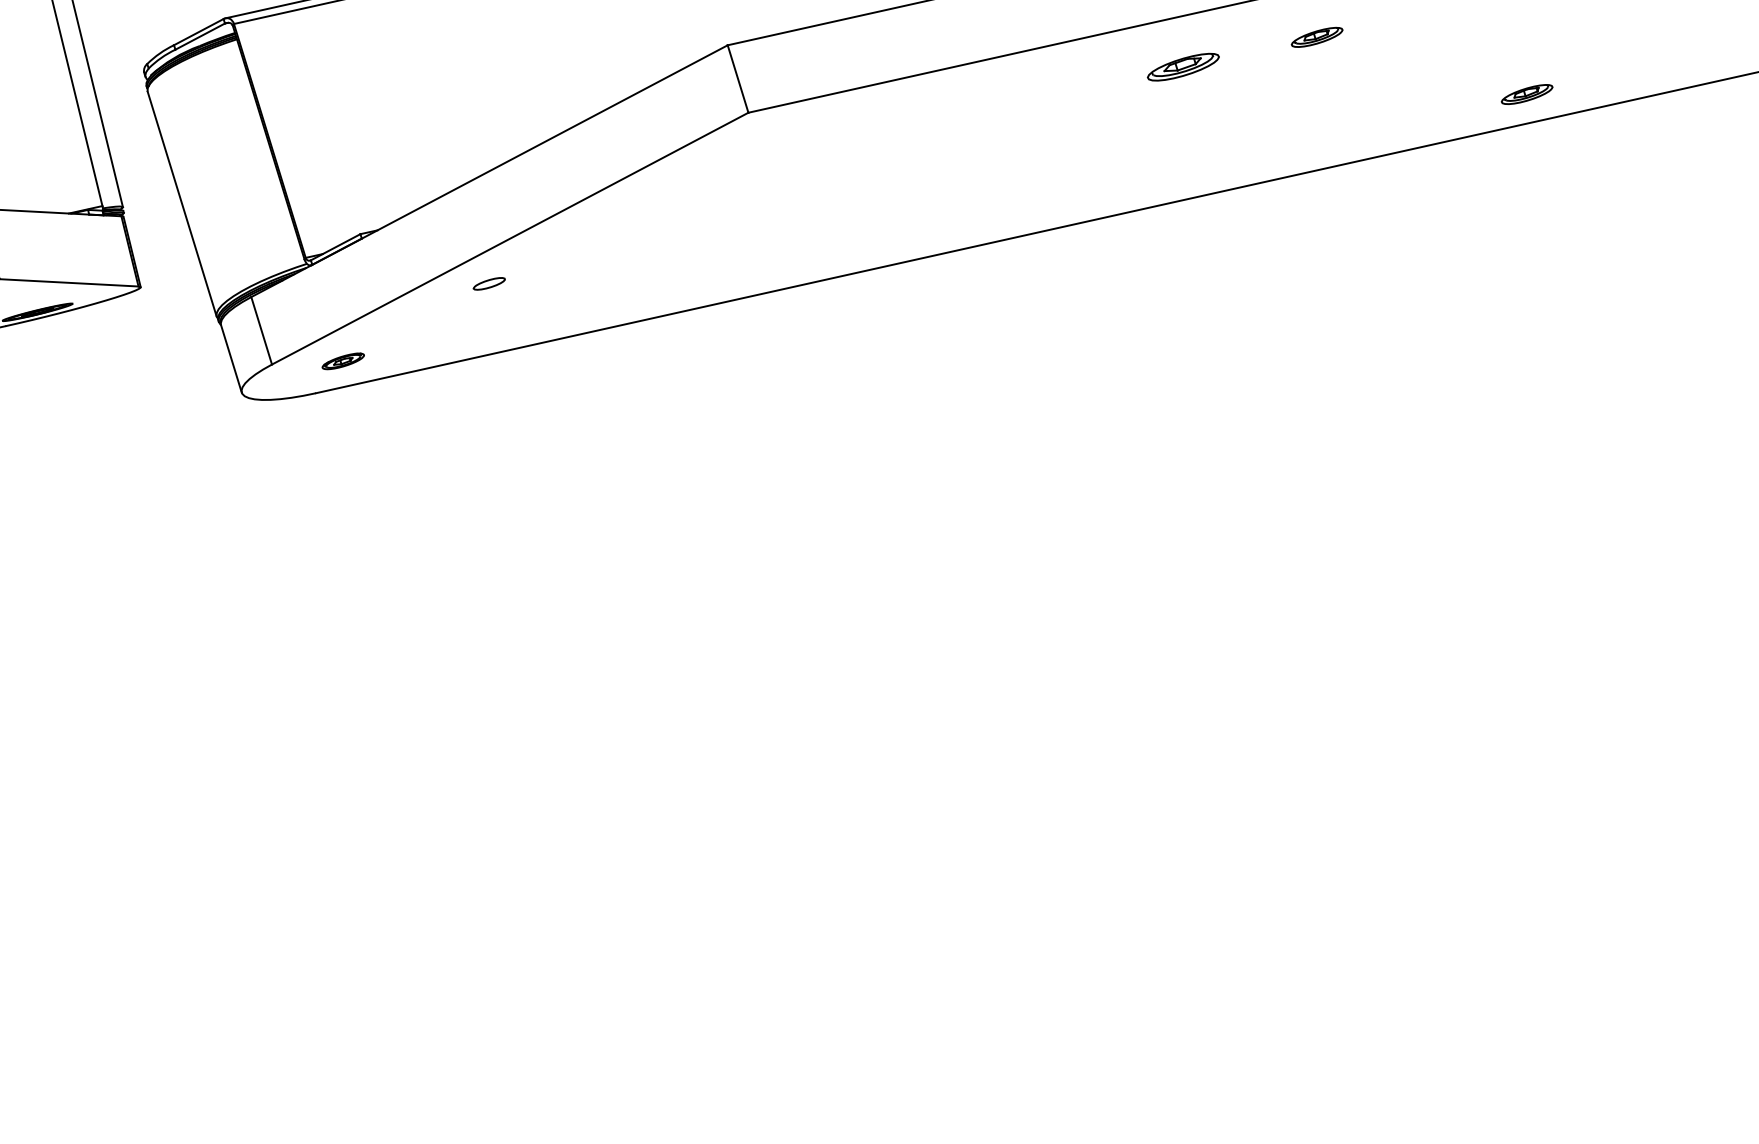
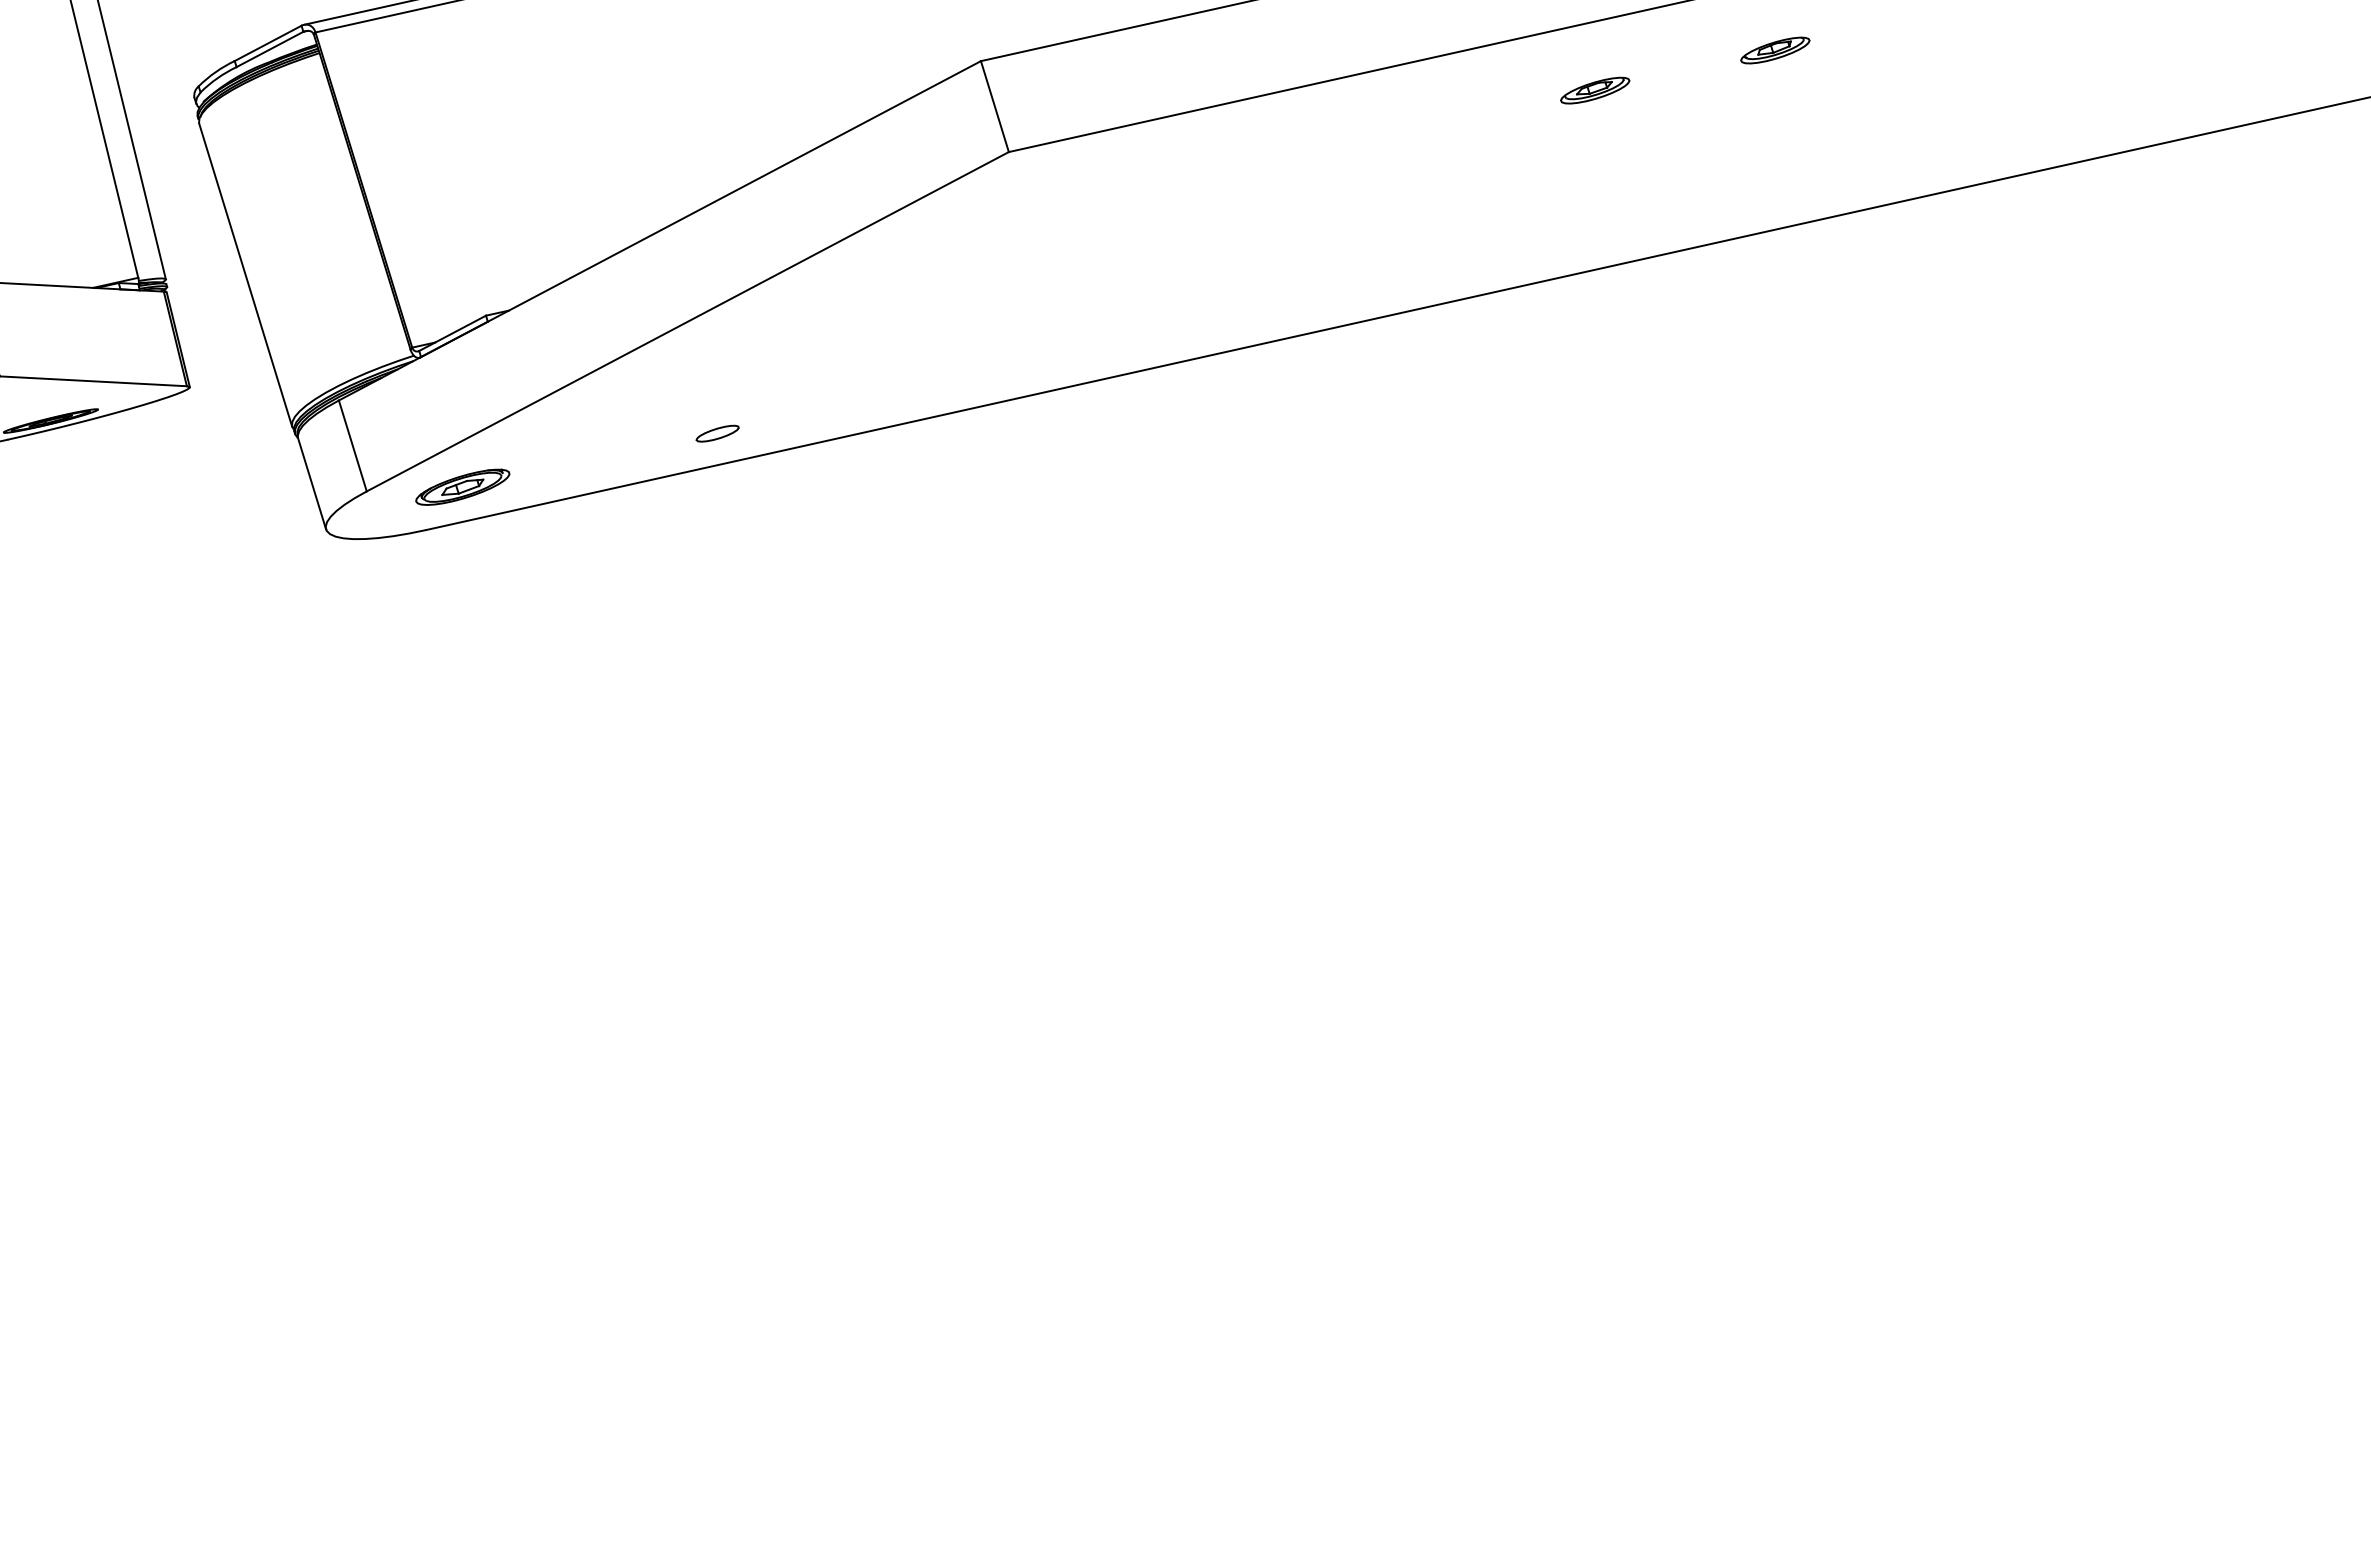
part: (1183, 67) -> (1595, 90), size x0.71
part: (1527, 94) -> (2058, 127), removed
part: (489, 283) -> (717, 433), moved
part: (343, 360) -> (462, 486), size x1.67

